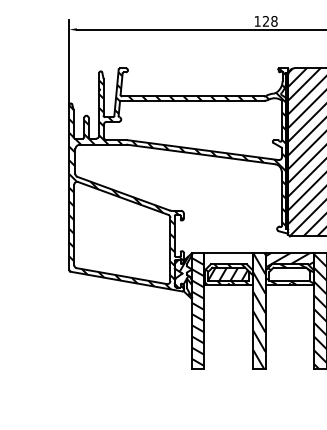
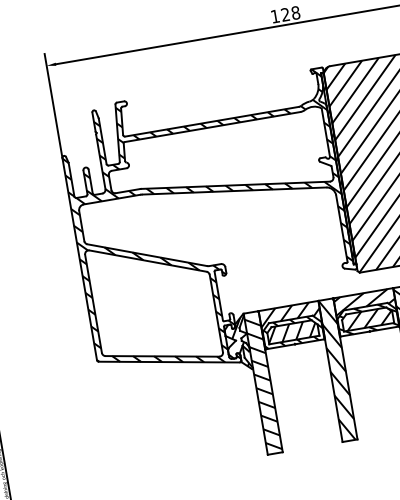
hatch: (228, 266) -> (290, 322), added
hatch: (290, 274) -> (368, 319), added

